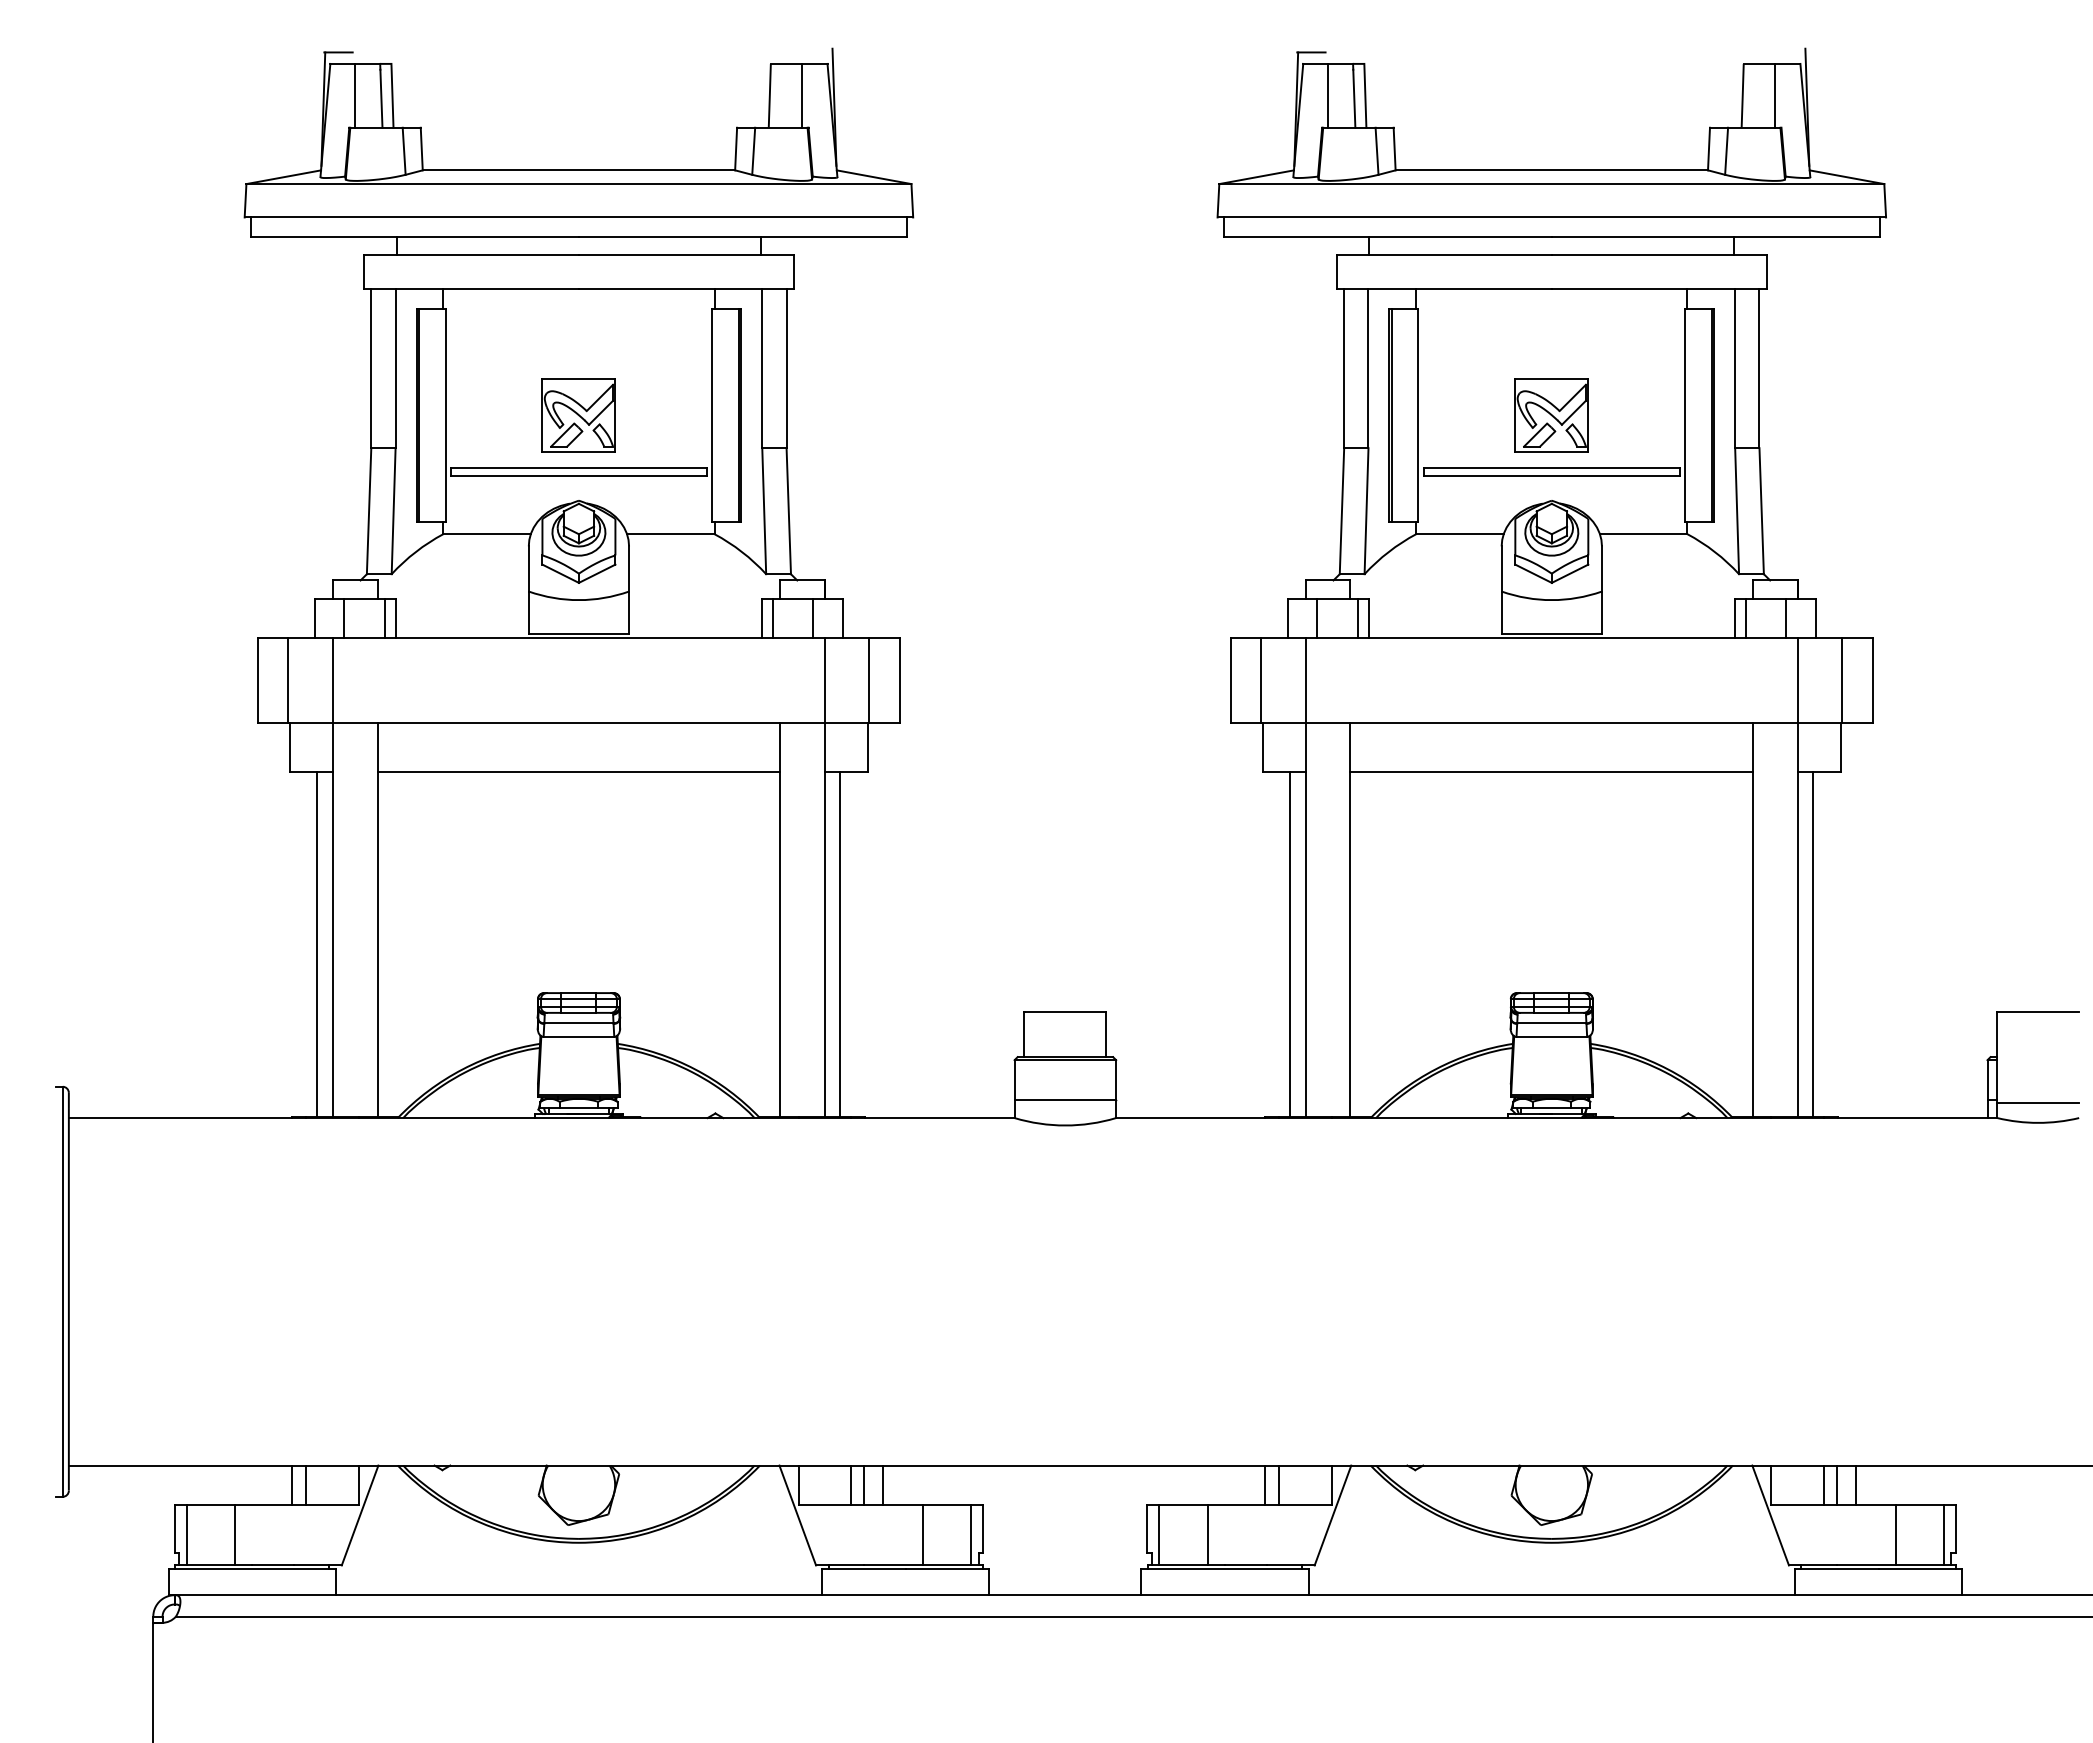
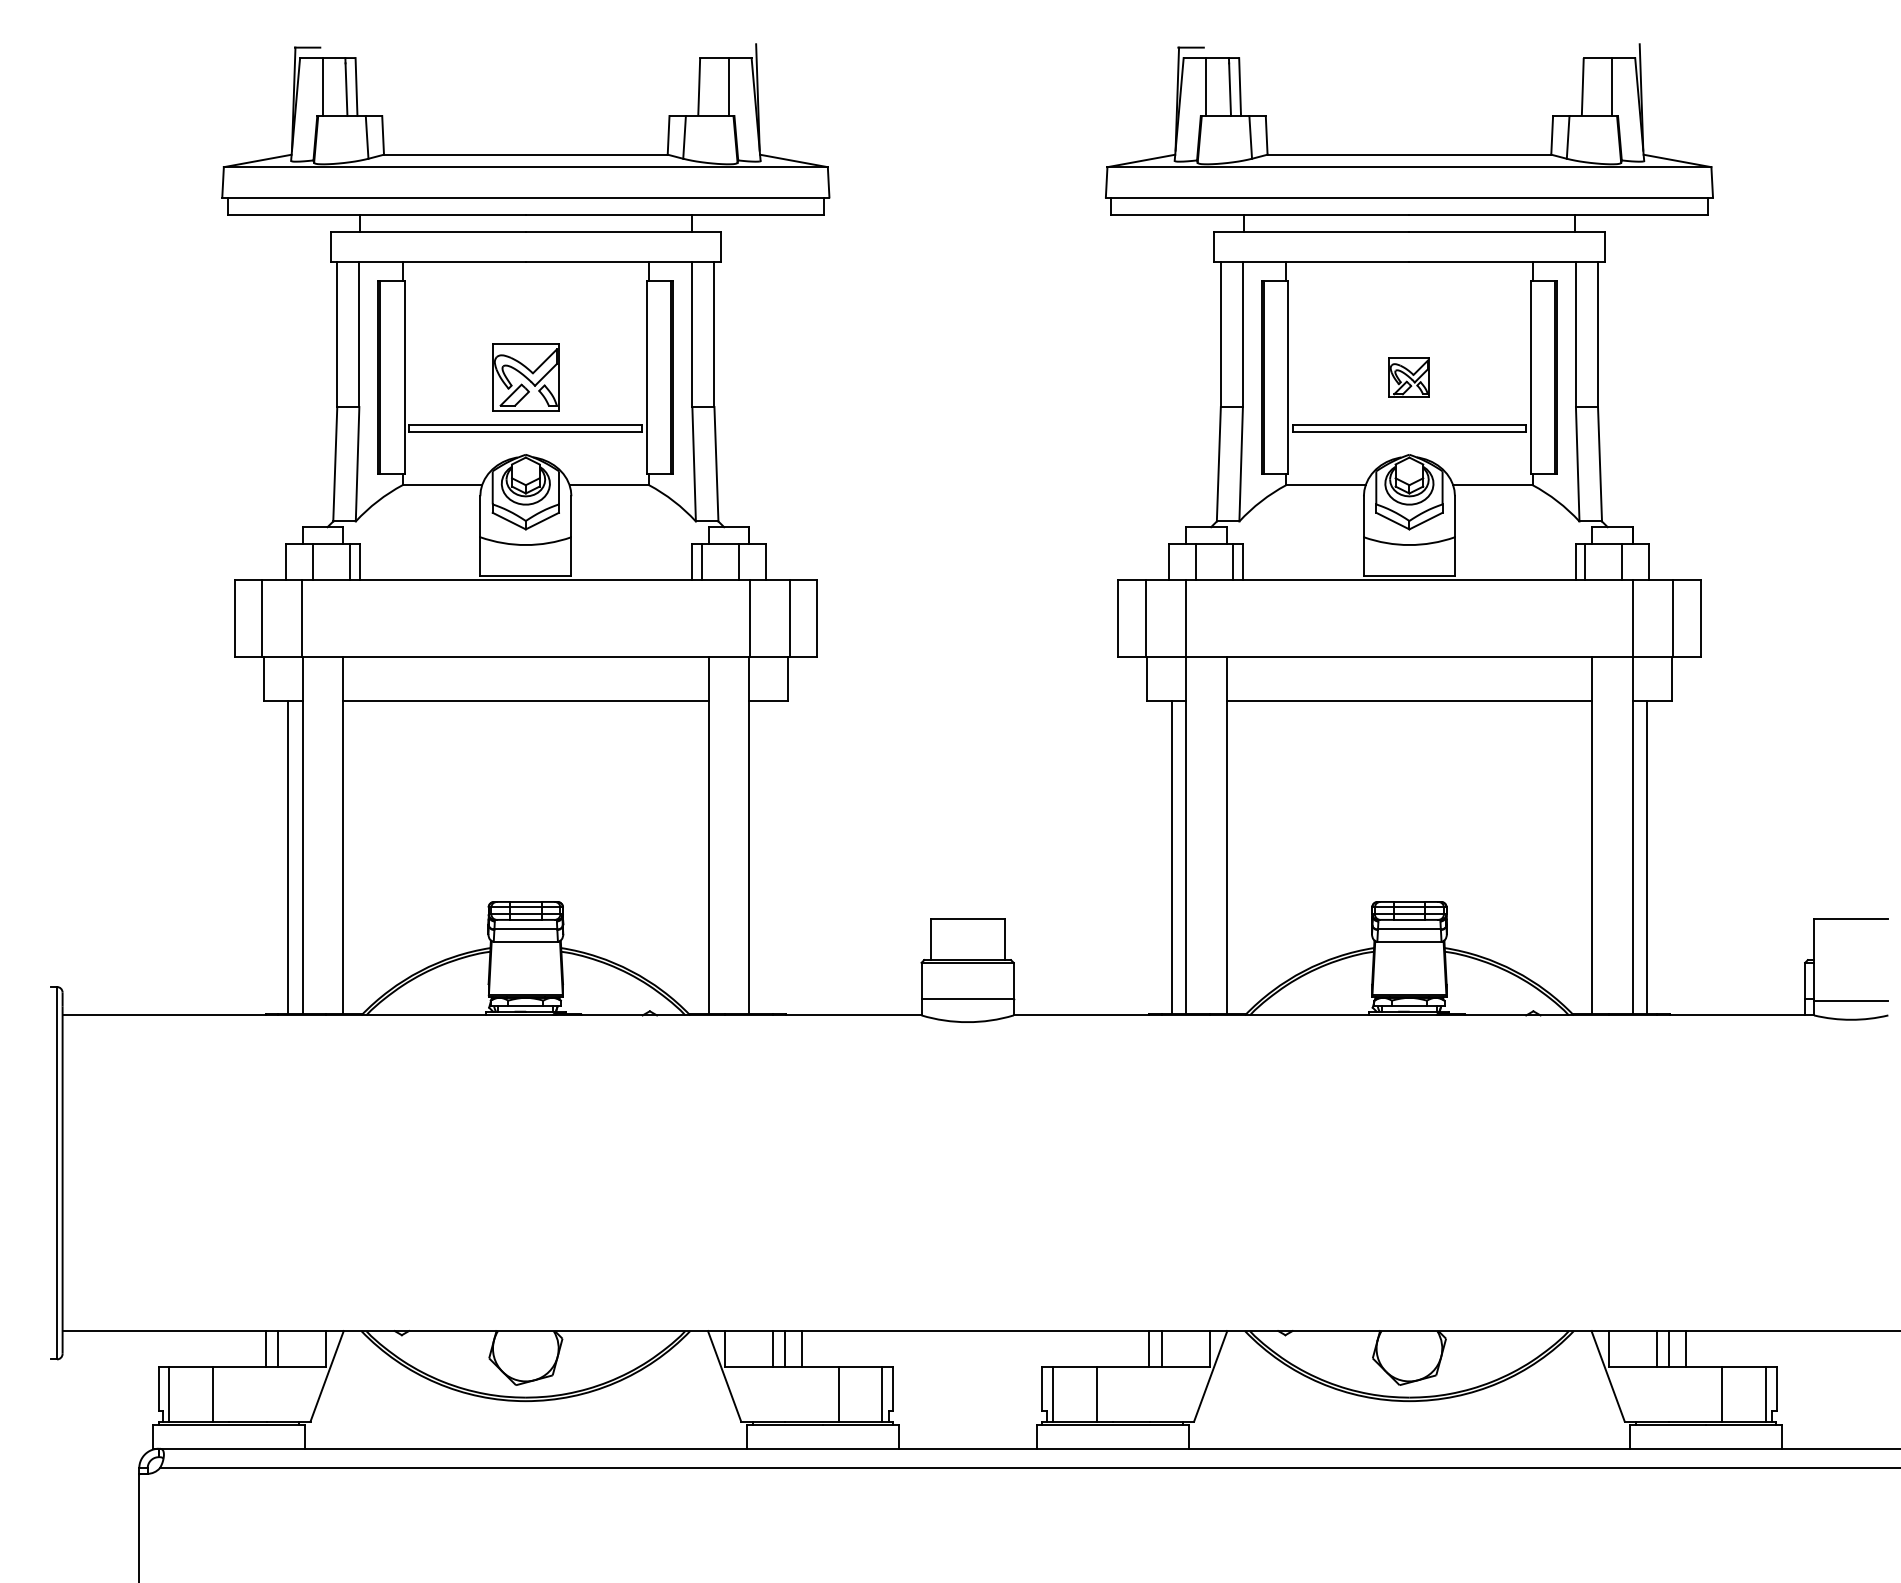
part: (1551, 415) -> (1409, 377), size x0.6
line: (840, 944) -> (763, 857), removed

